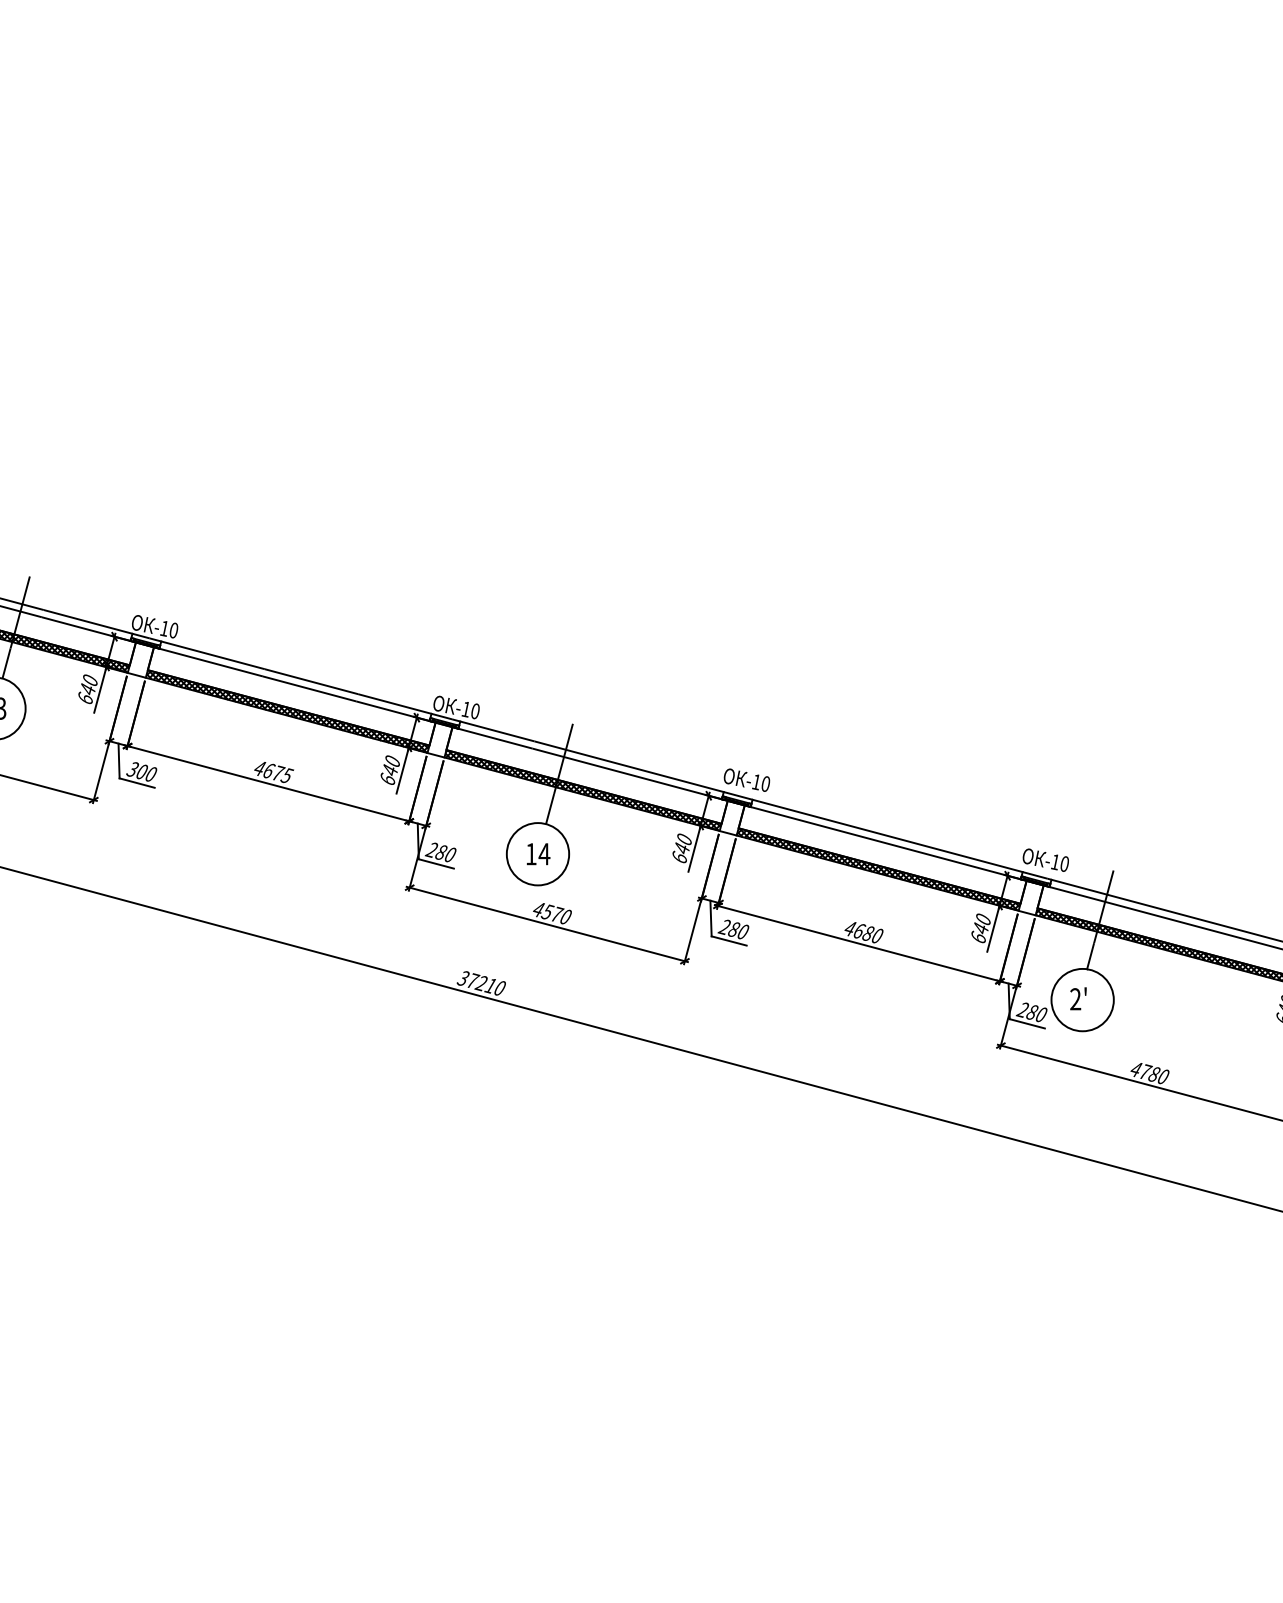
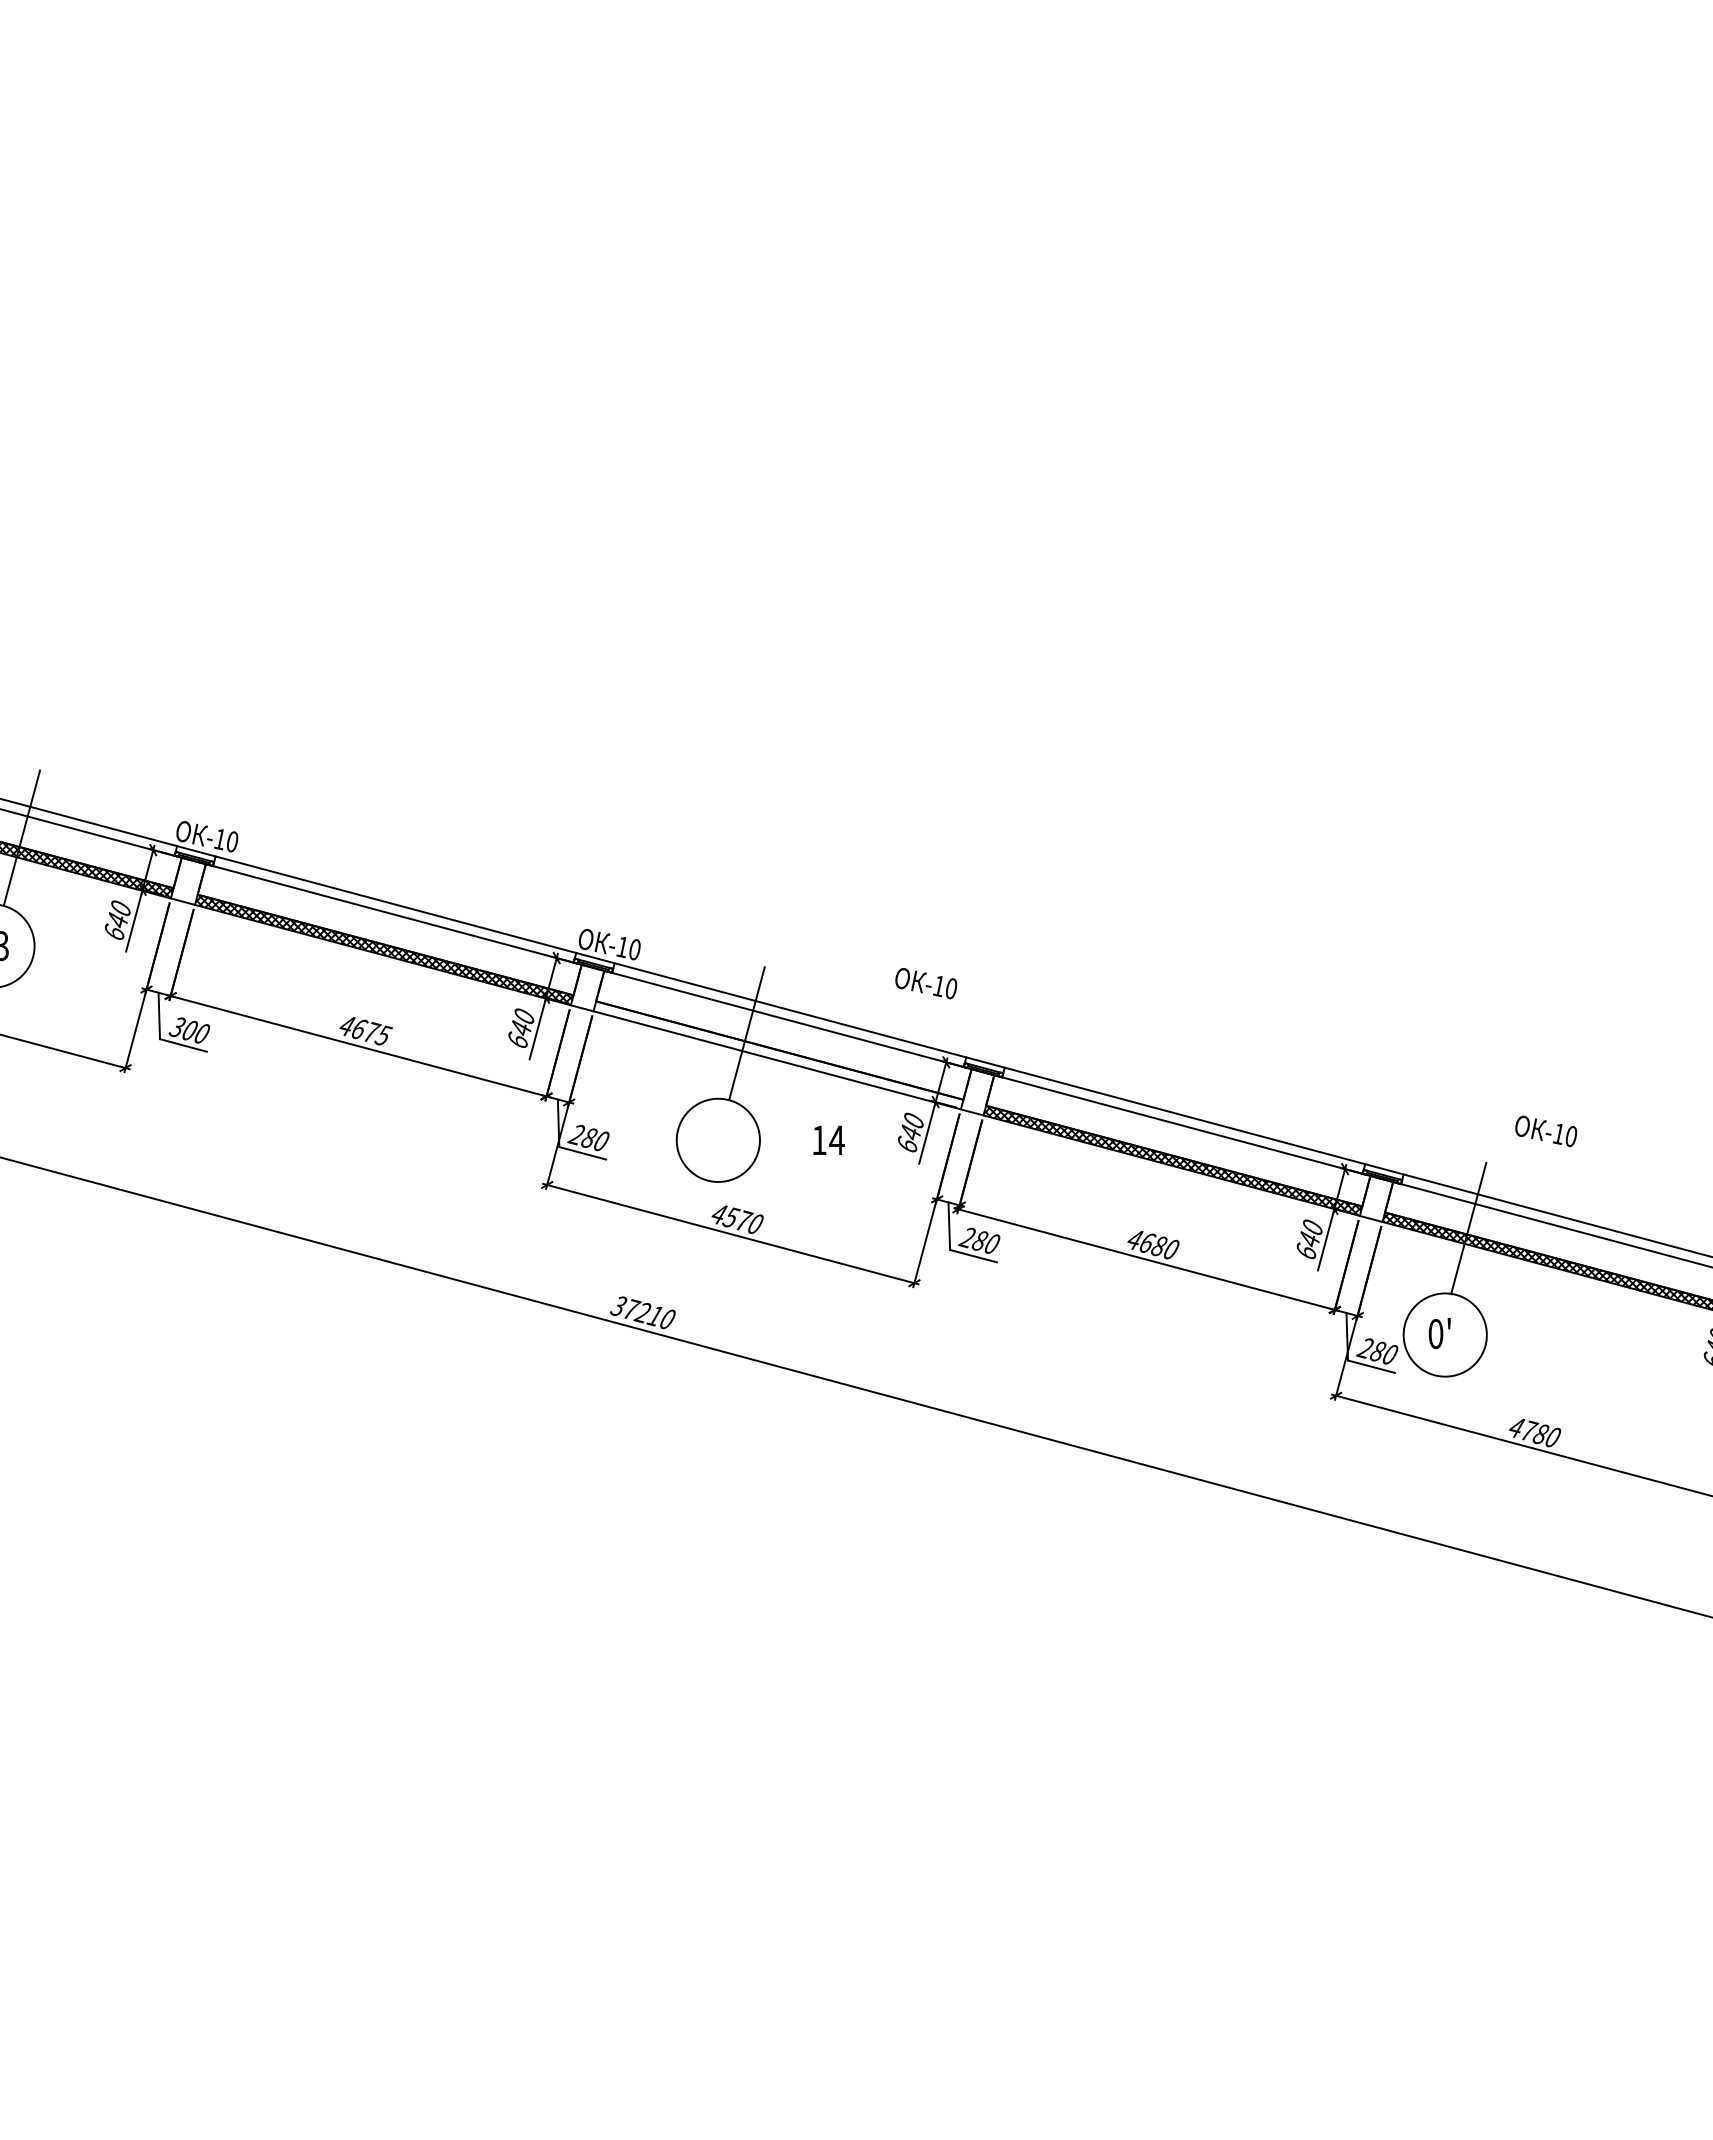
text: (747, 780) -> (926, 983), moved
hatch: (573, 787) -> (765, 1051), removed
text: (538, 853) -> (828, 1139), moved
text: (1045, 860) -> (1545, 1131), moved
text: (1075, 999) -> (1435, 1334), 2' -> 0'

